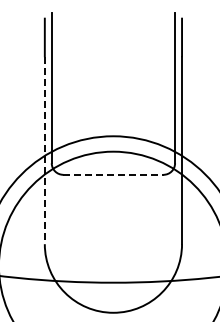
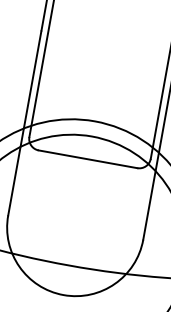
line: (44, 151) -> (24, 124), dashed -> solid
line: (113, 174) -> (88, 158), dashed -> solid

